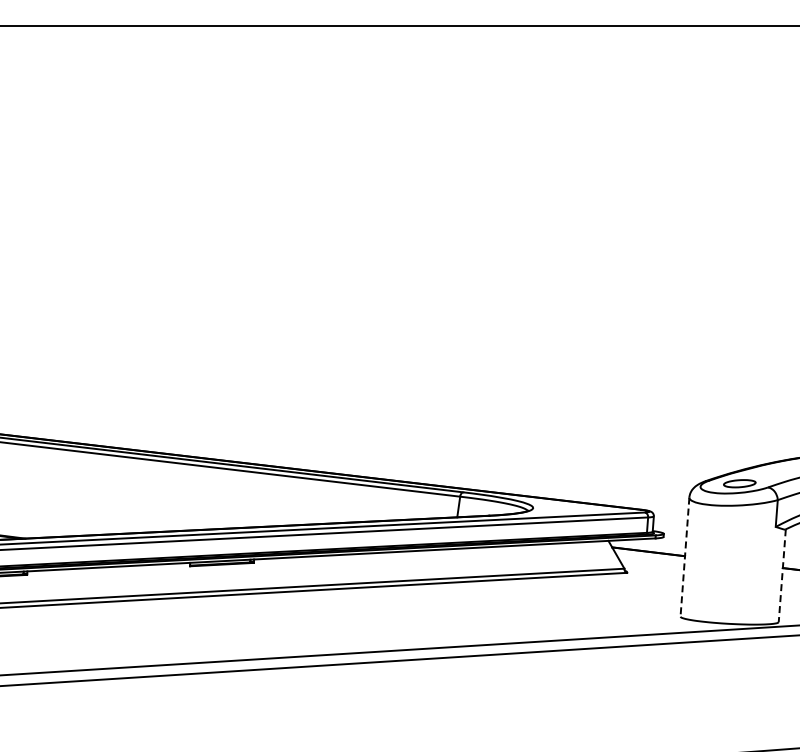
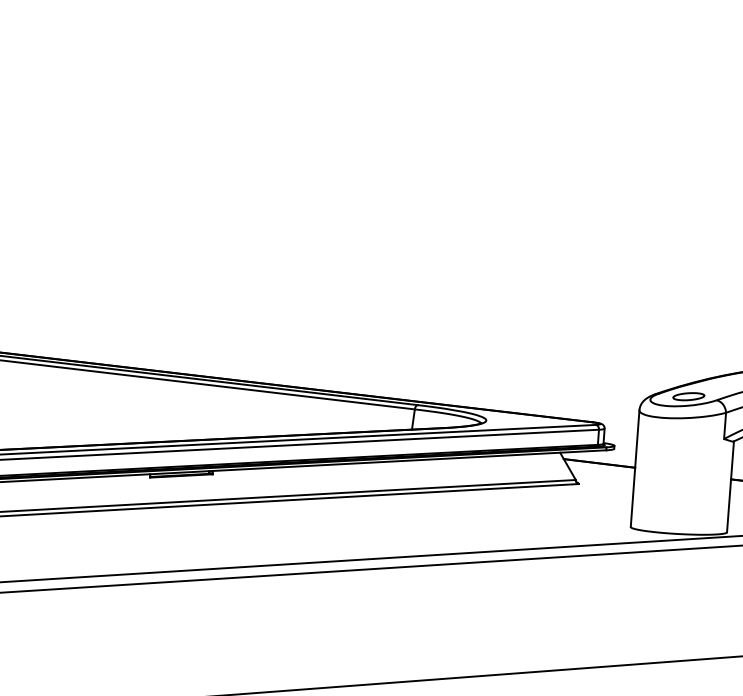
line: (684, 557) -> (634, 469), dashed -> solid
line: (782, 575) -> (730, 486), dashed -> solid

